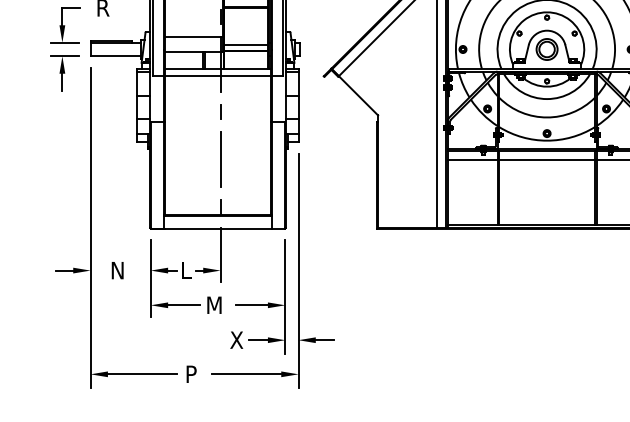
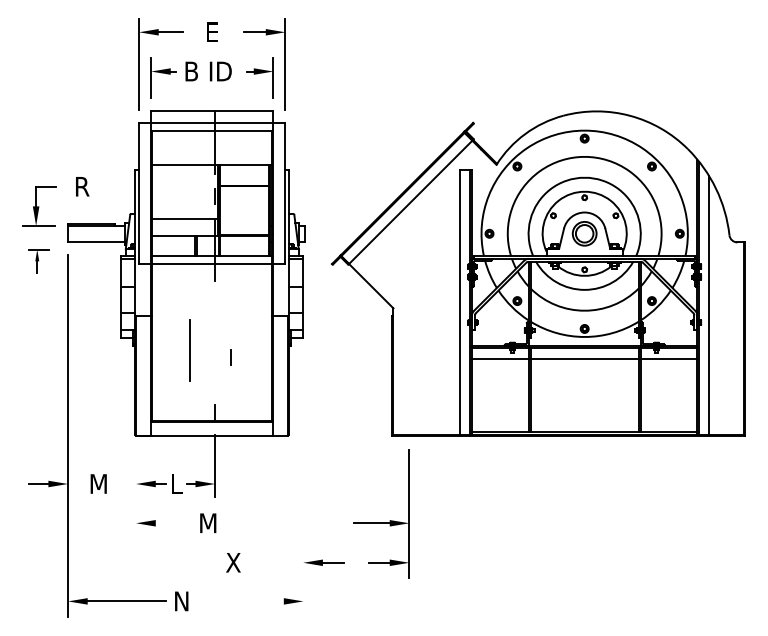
line: (246, 45) -> (244, 229), removed
part: (64, 73) -> (38, 261), size x0.6
line: (219, 111) -> (230, 357), moved
line: (219, 159) -> (189, 350), moved
text: (117, 270) -> (98, 483), N -> M
line: (298, 270) -> (303, 483), removed
line: (151, 278) -> (136, 492), removed
part: (260, 304) -> (381, 522), moved
line: (183, 305) -> (173, 523), removed
text: (190, 374) -> (181, 601), P -> N
line: (246, 374) -> (244, 601), removed

